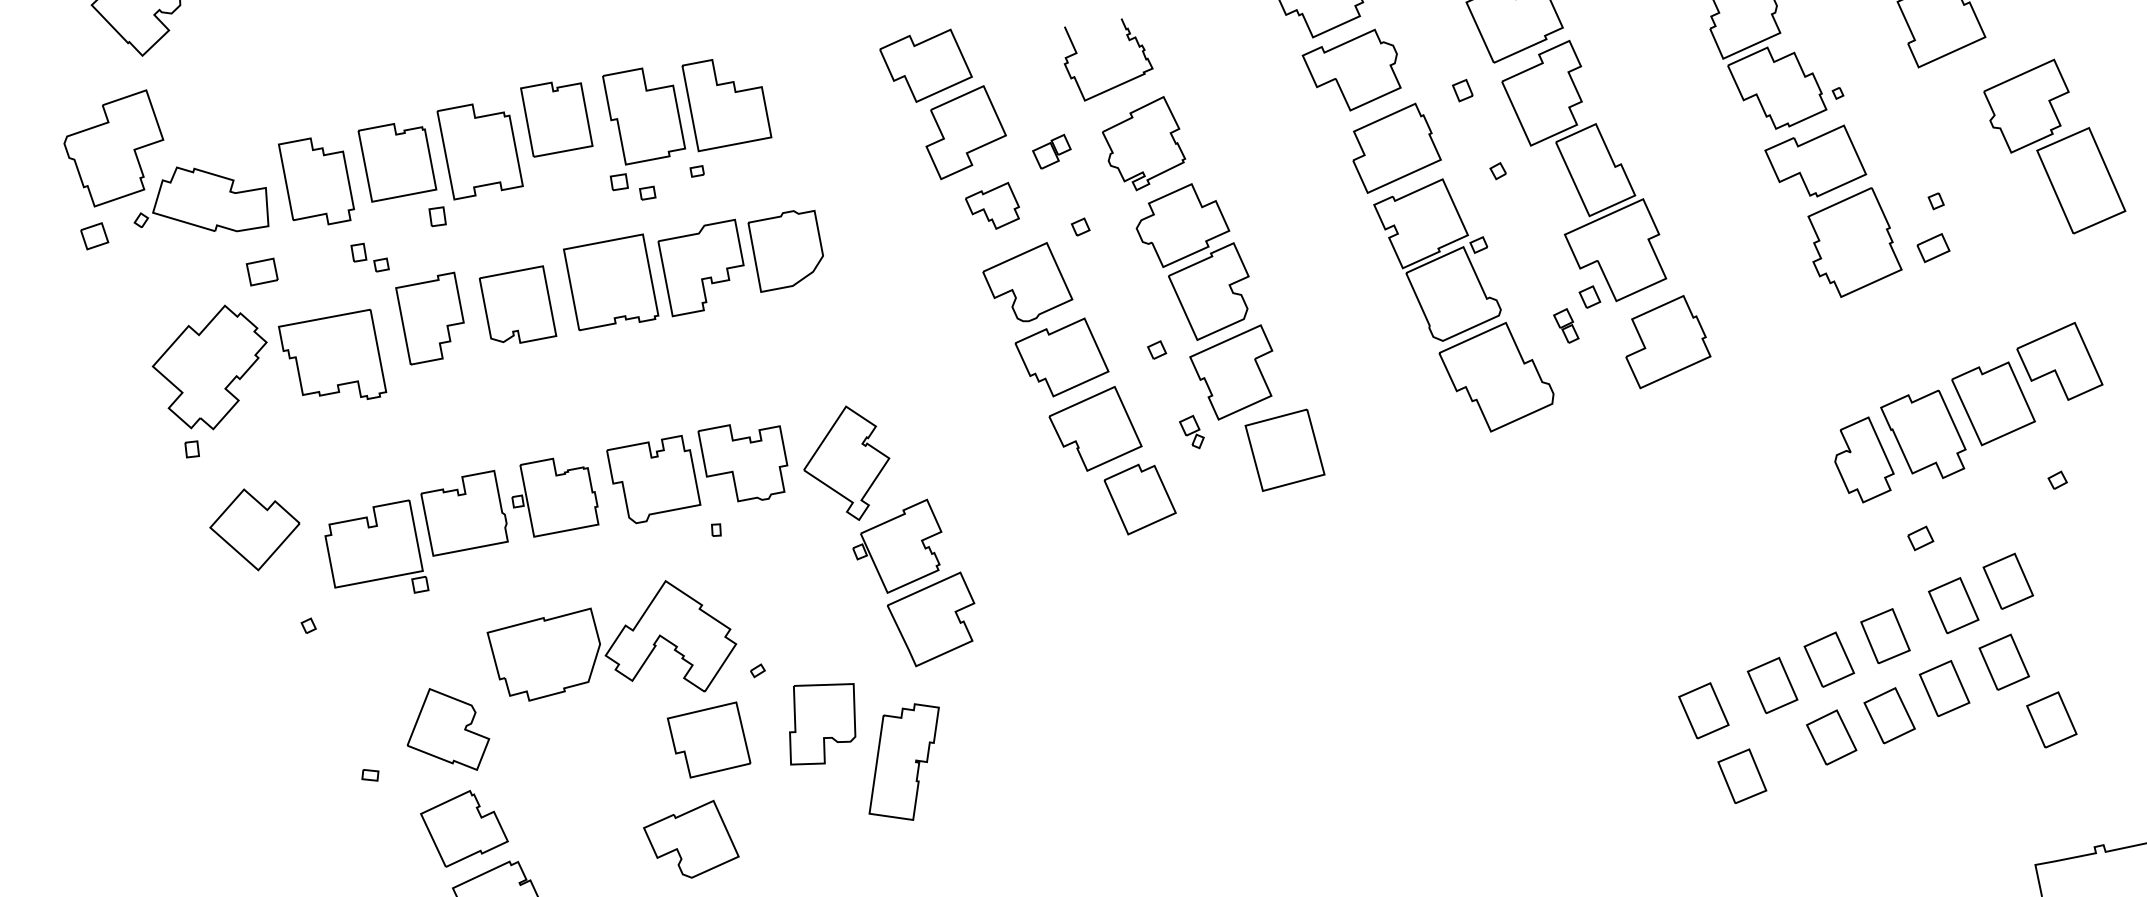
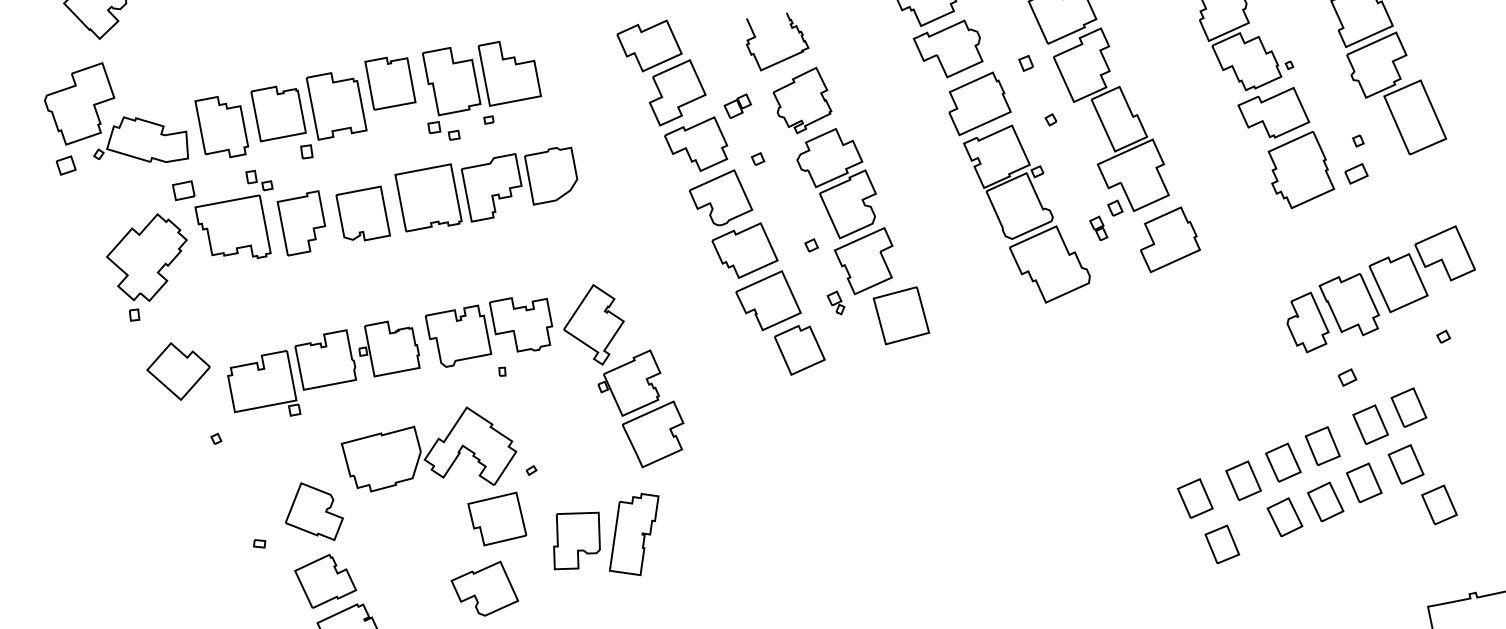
part: (2054, 146) -> (1396, 93), moved
part: (992, 205) -> (696, 143), size x1.67
part: (332, 354) -> (233, 226), moved
part: (822, 724) -> (576, 541), moved

